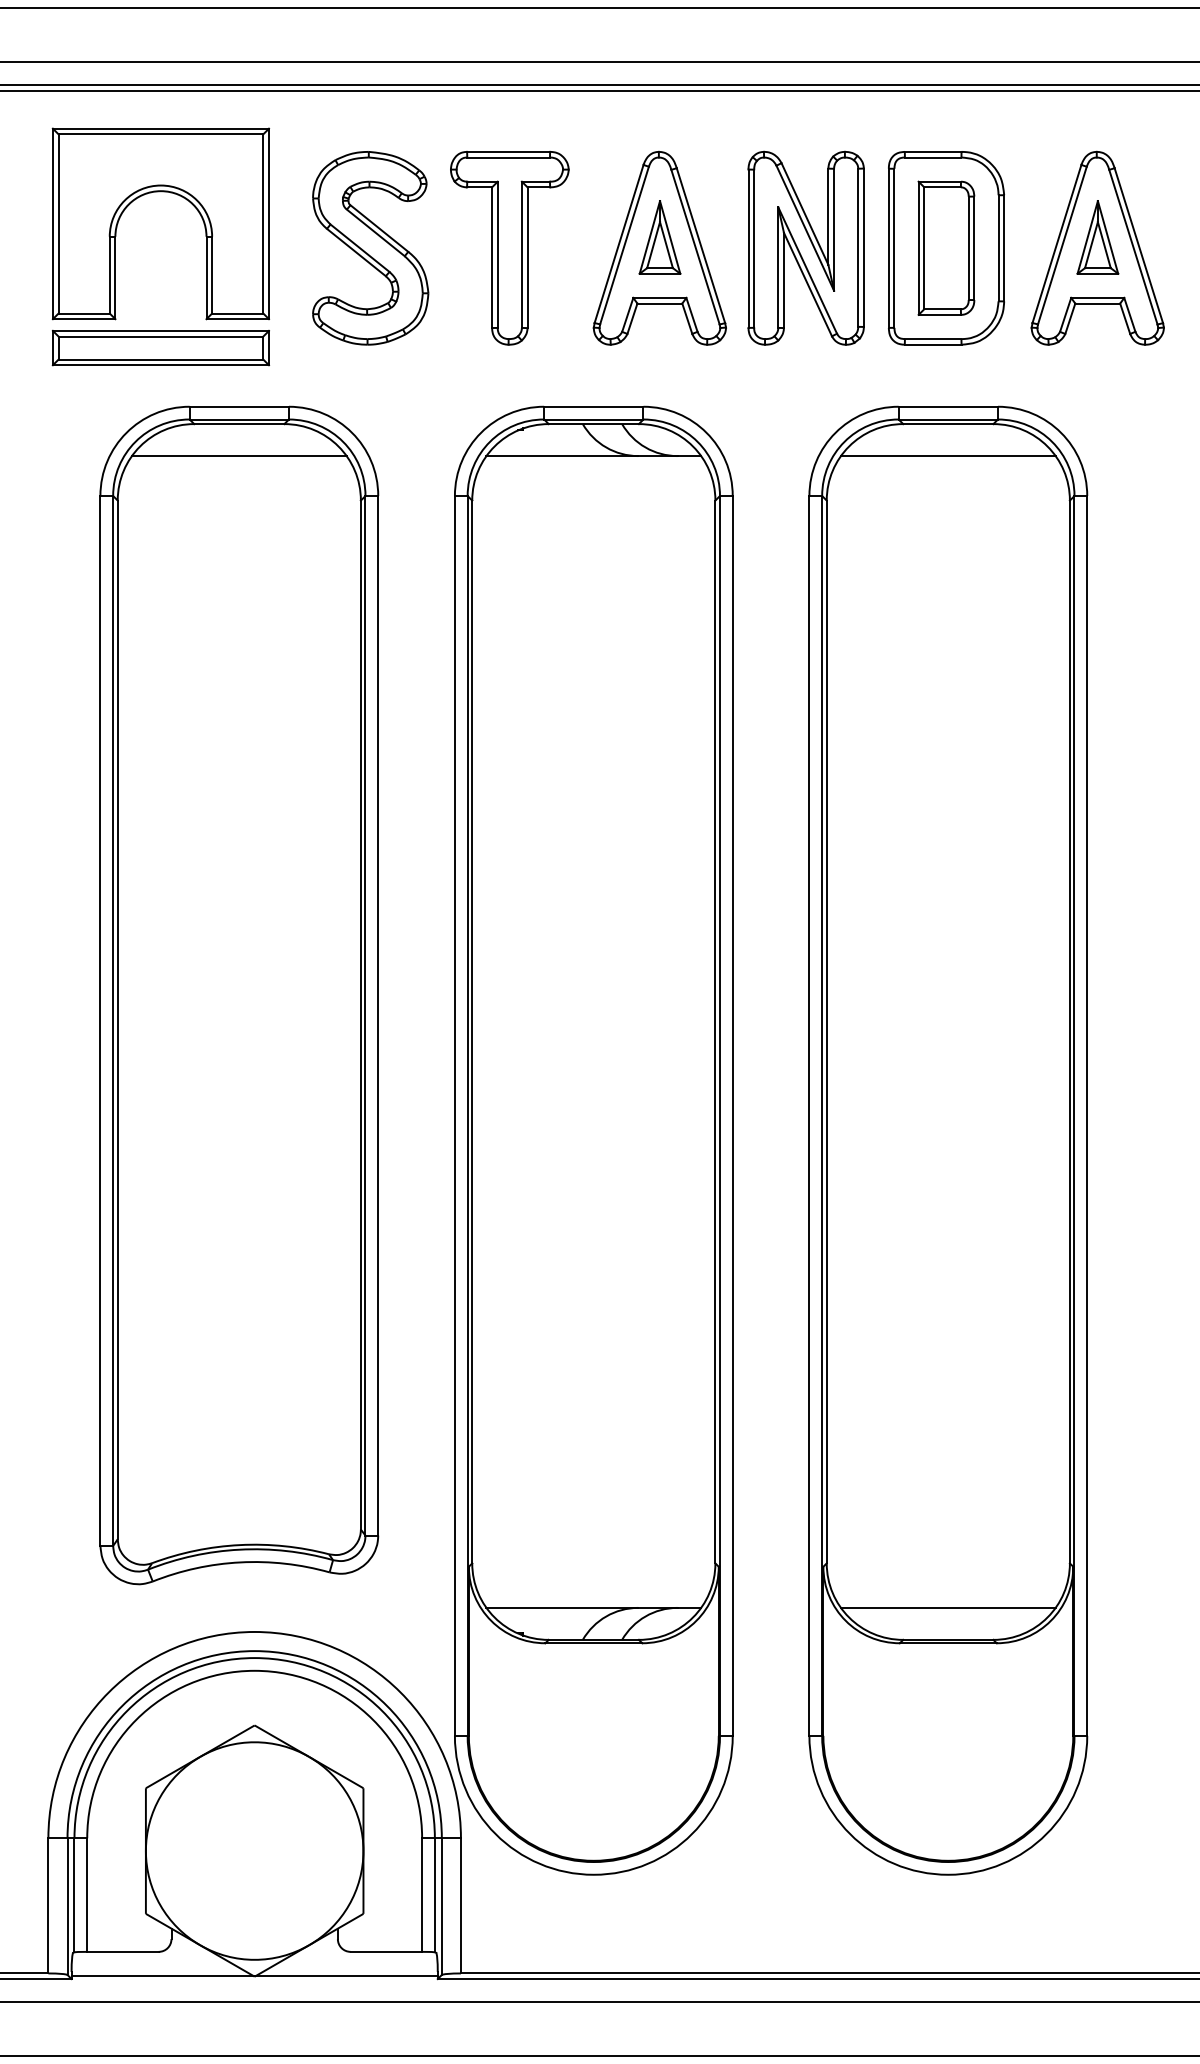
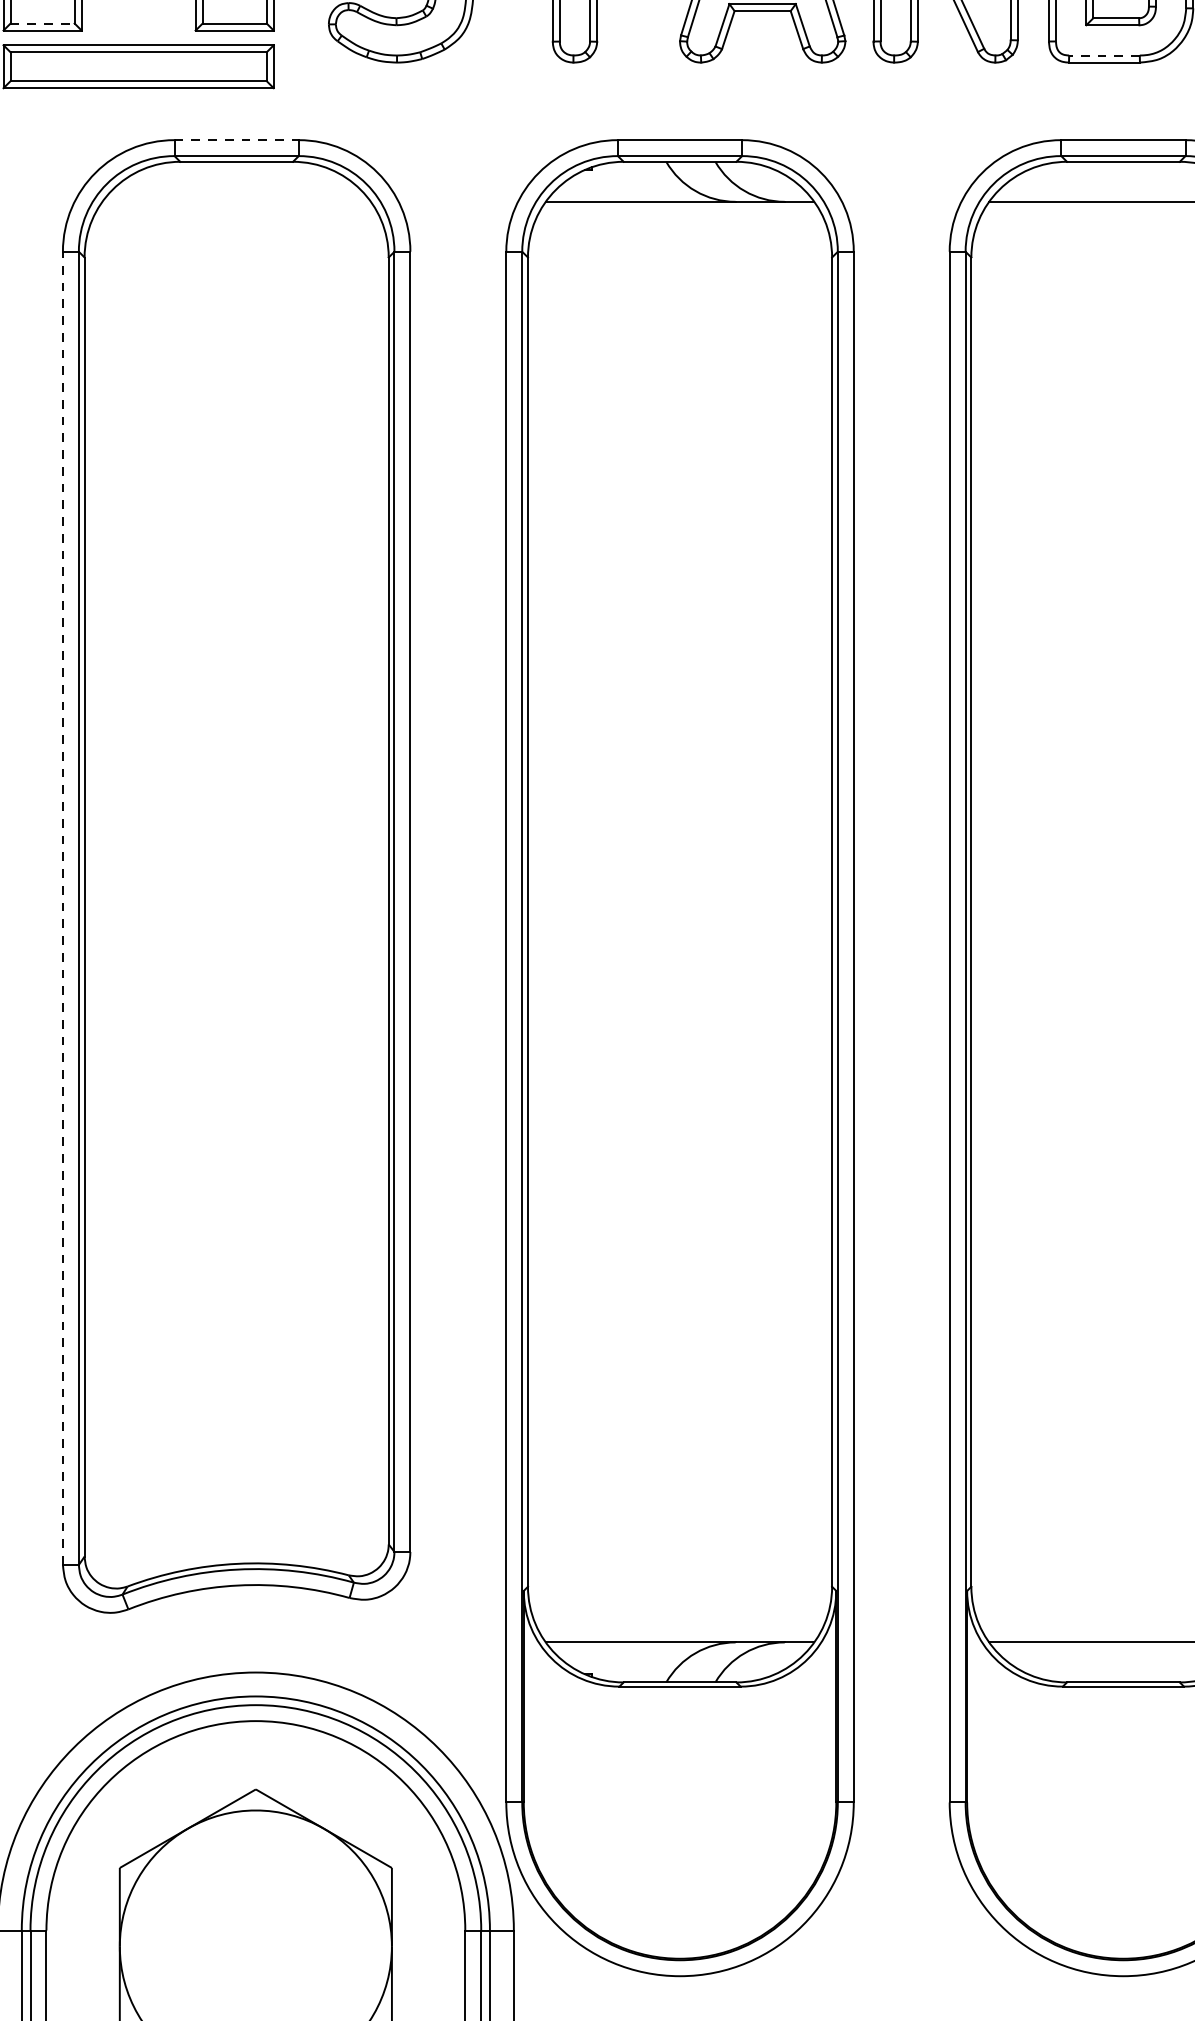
line: (84, 313) -> (43, 23), solid -> dashed
line: (932, 339) -> (1103, 56), solid -> dashed
line: (239, 406) -> (236, 139), solid -> dashed
line: (238, 456) -> (235, 202), removed
line: (100, 1020) -> (63, 907), solid -> dashed

